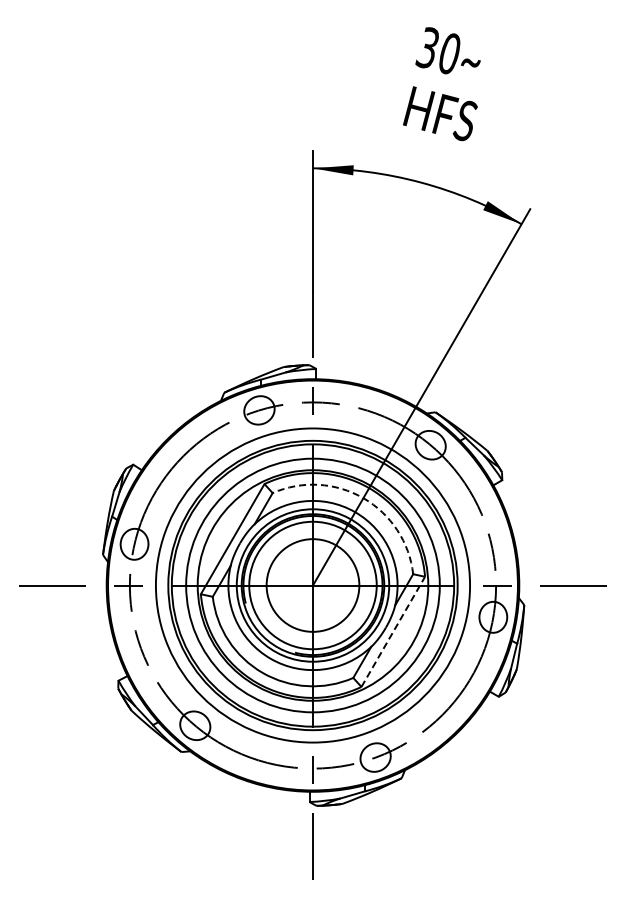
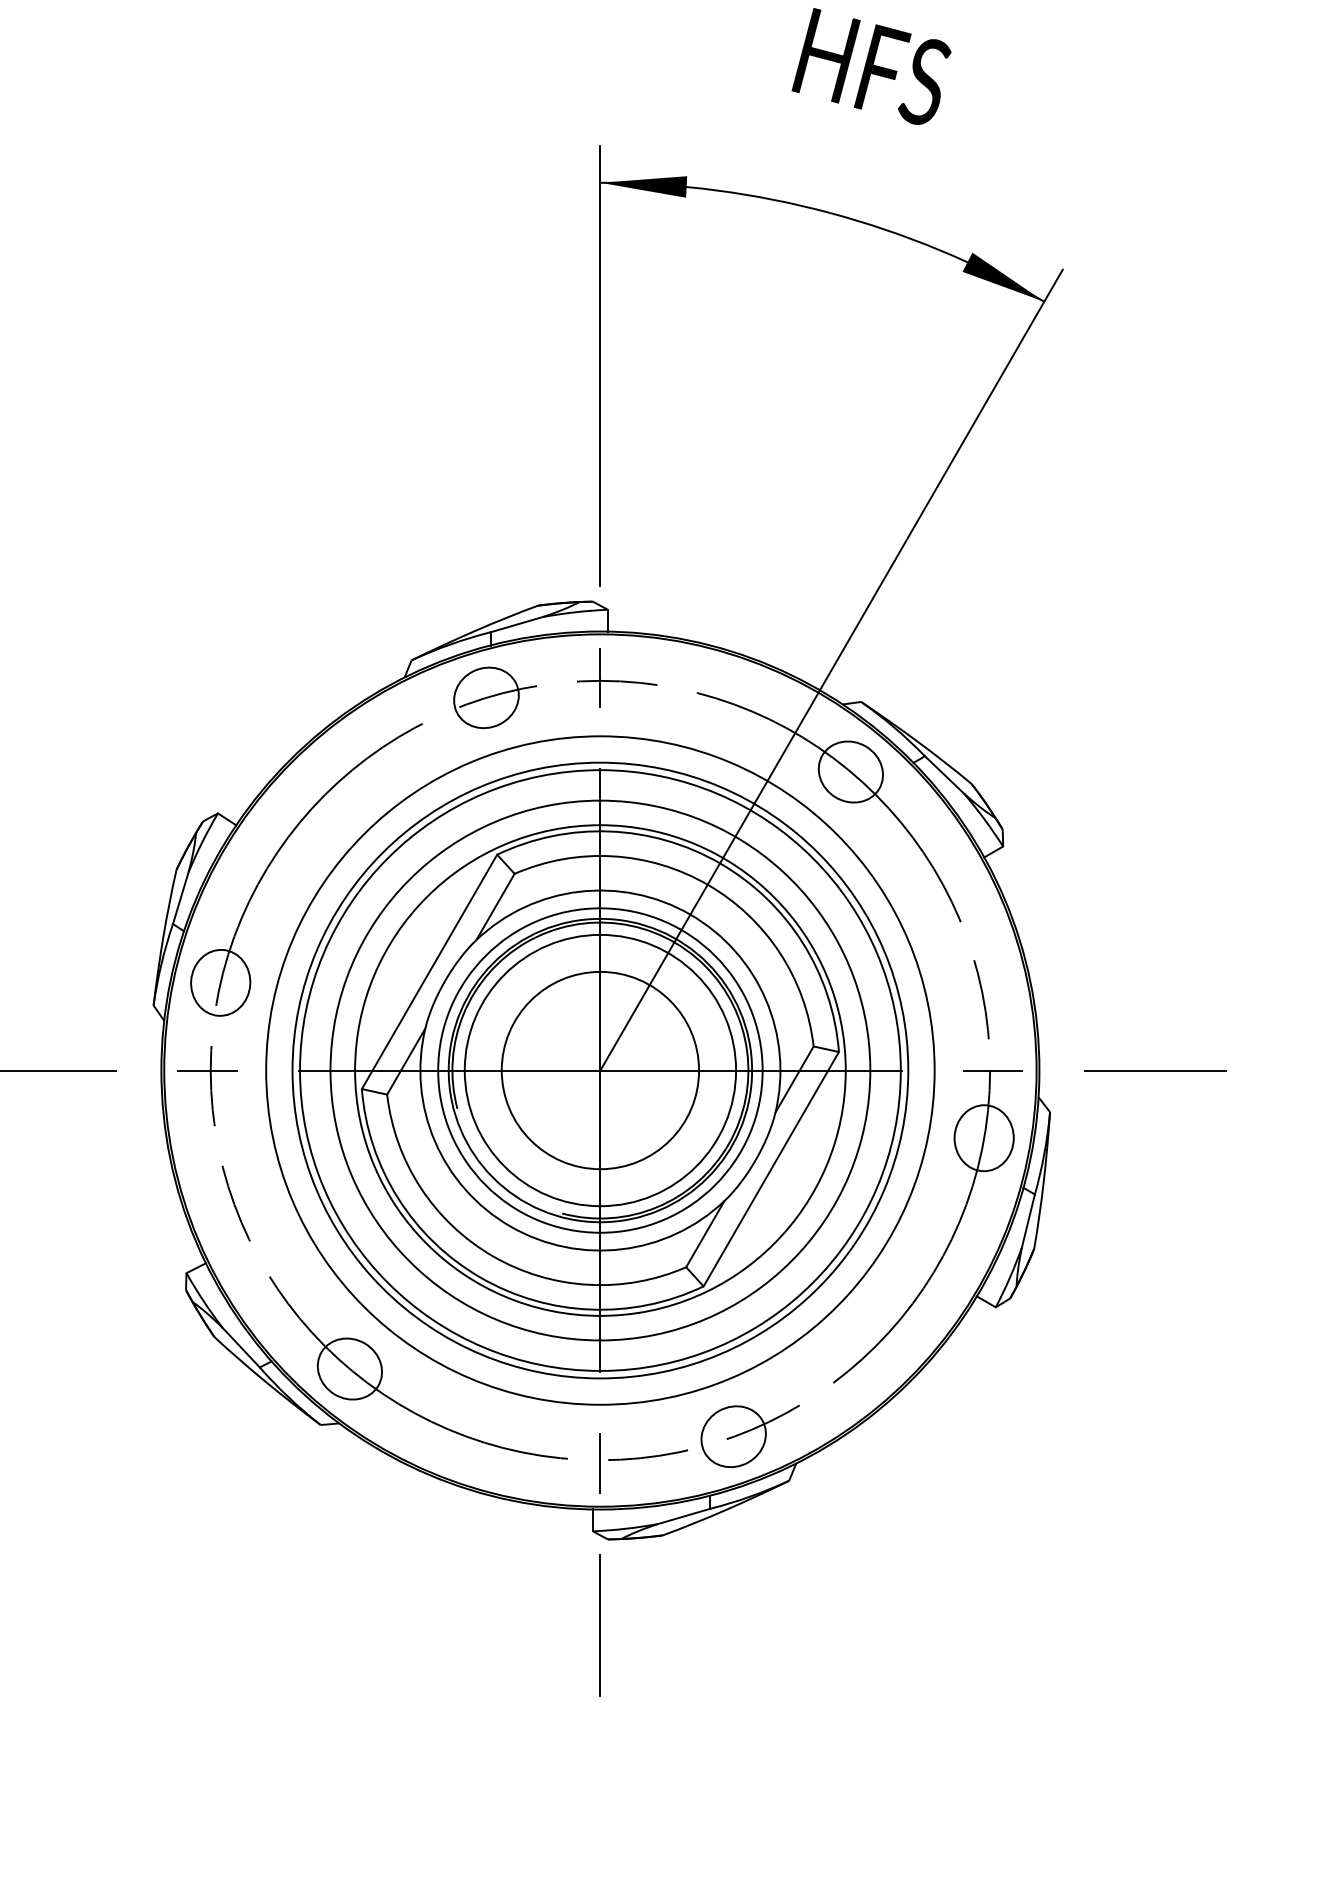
arc: (363, 498) -> (707, 885), dashed -> solid
line: (393, 631) -> (771, 1168), dashed -> solid

